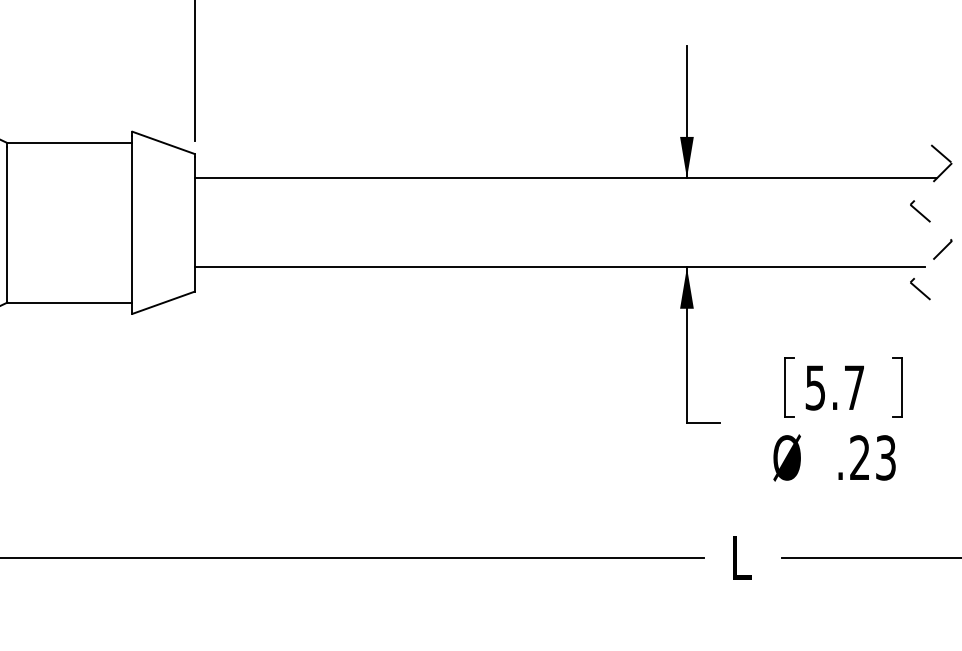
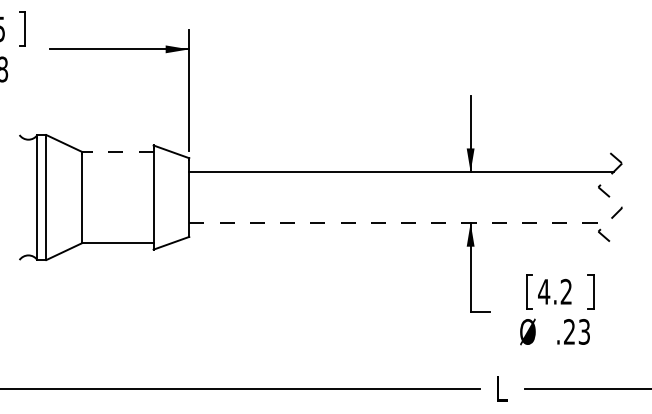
line: (69, 142) -> (117, 151), solid -> dashed
line: (560, 268) -> (398, 223), solid -> dashed
text: (833, 387) -> (554, 291), 5.7 -> 4.2

